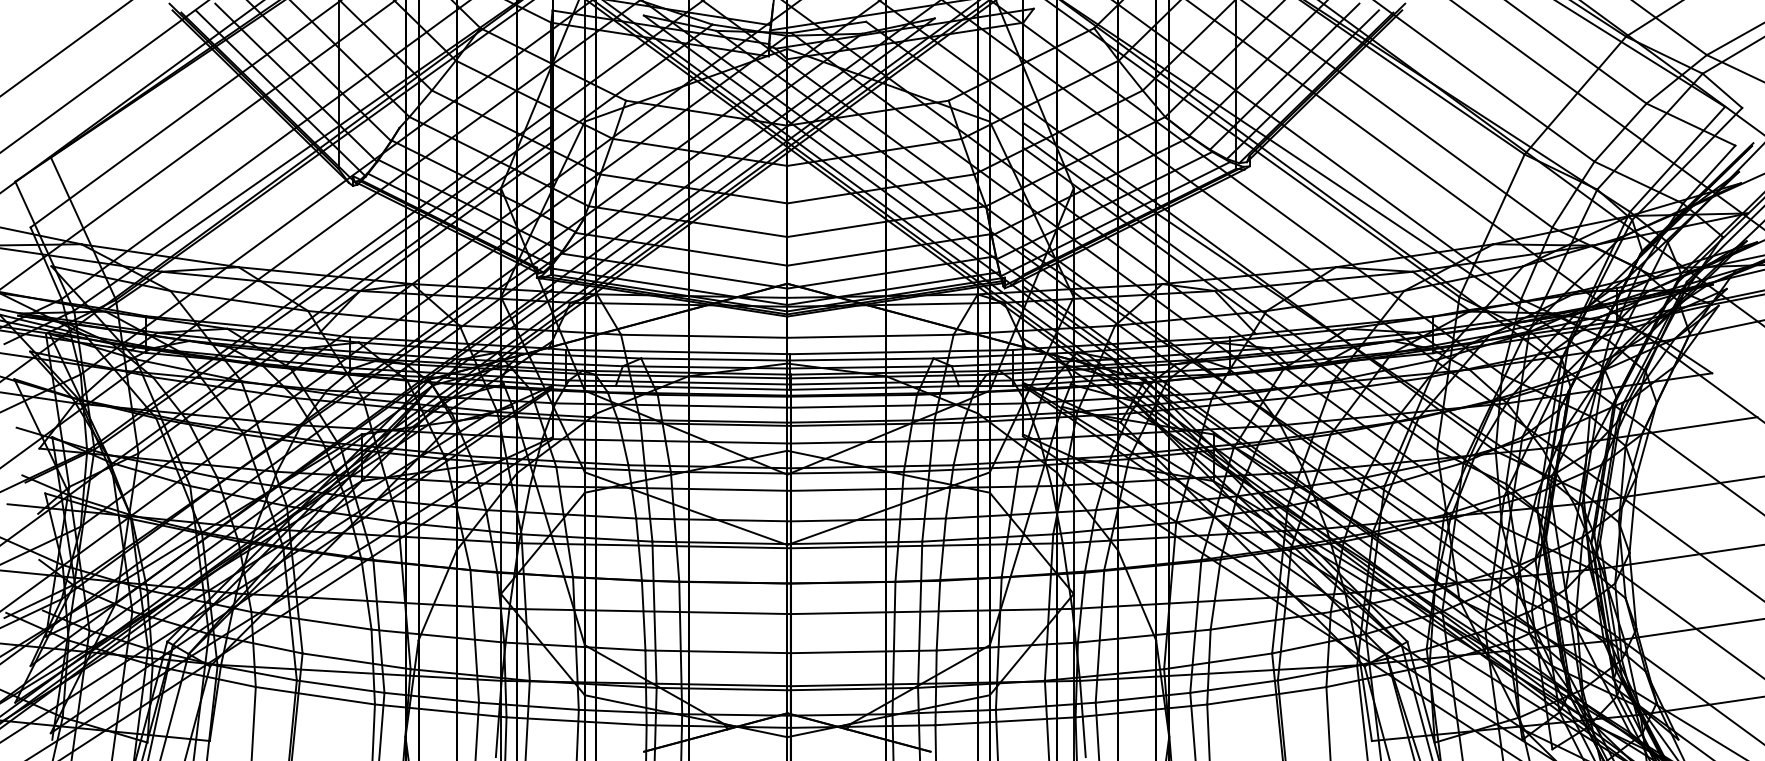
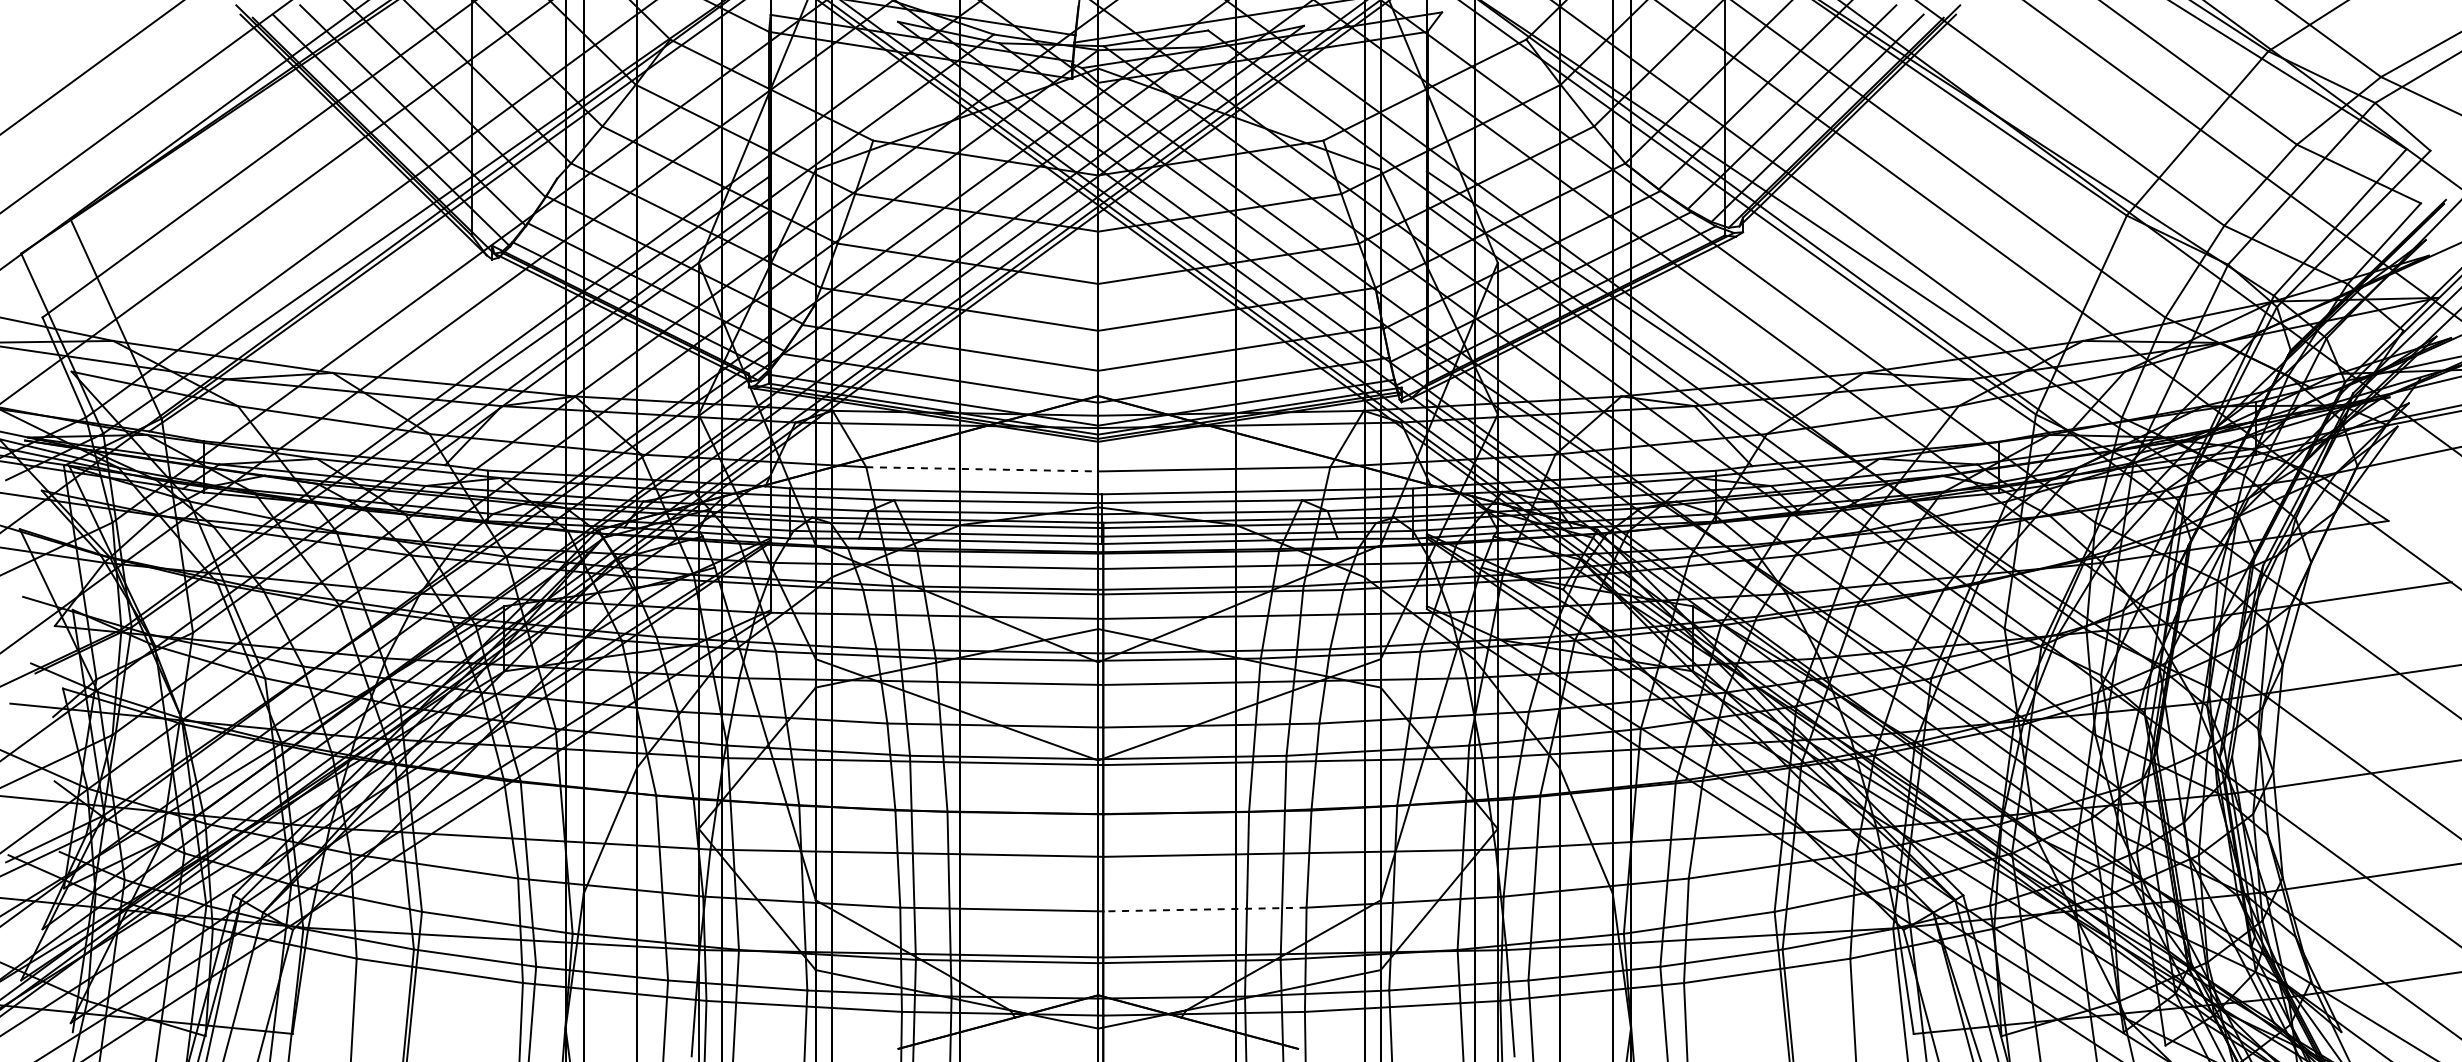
line: (704, 336) -> (982, 469), solid -> dashed
line: (864, 651) -> (1205, 909), solid -> dashed

